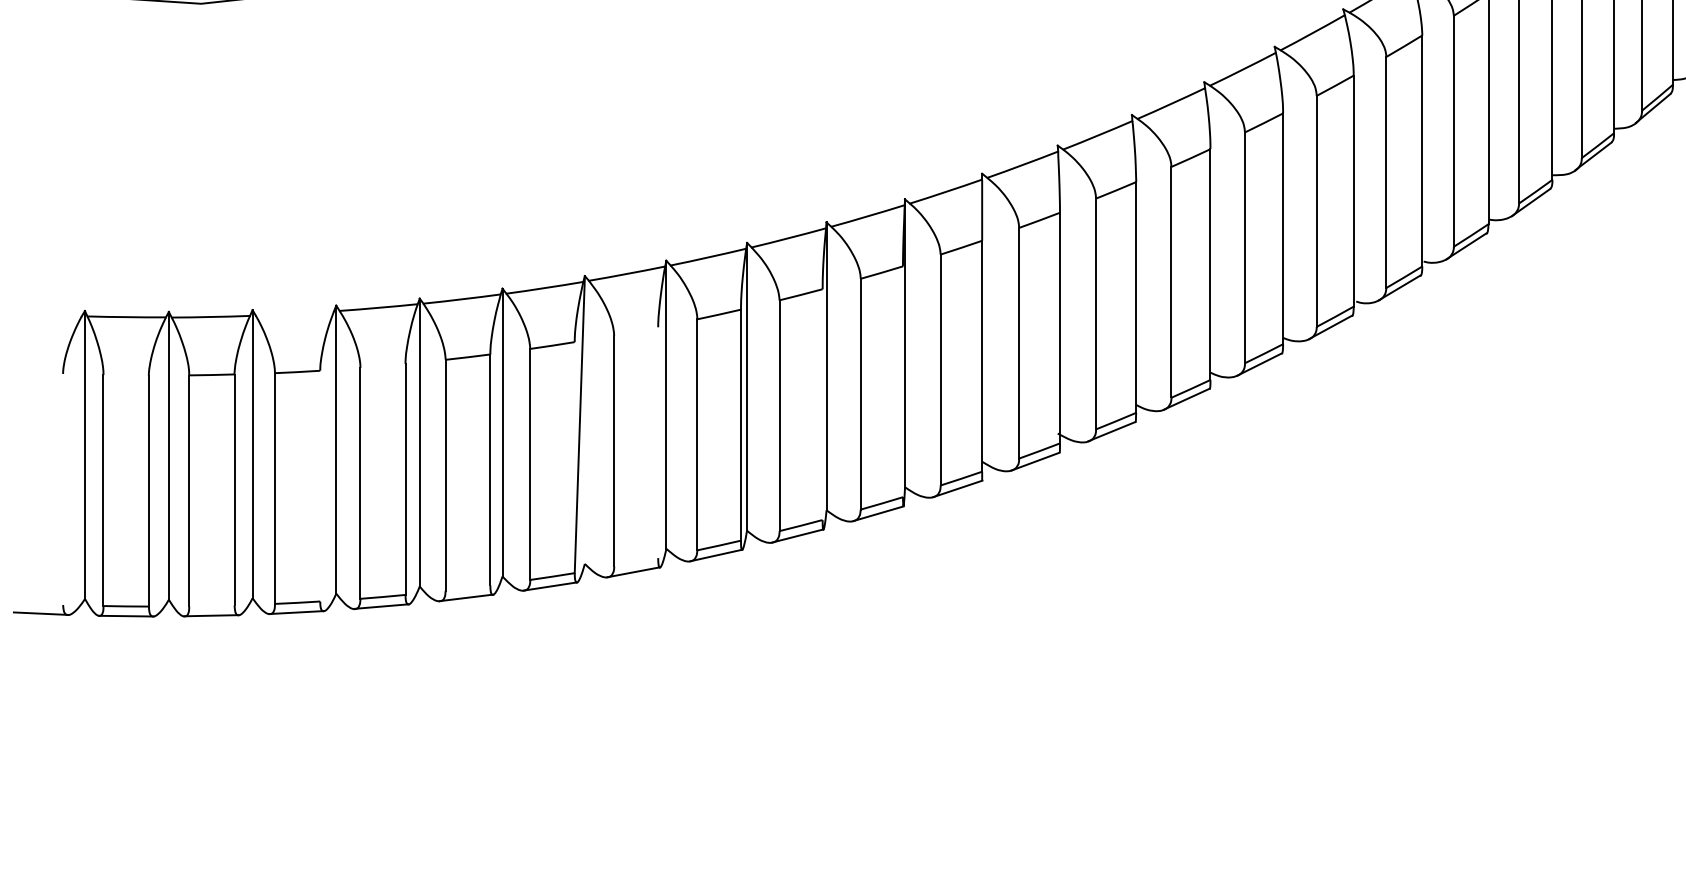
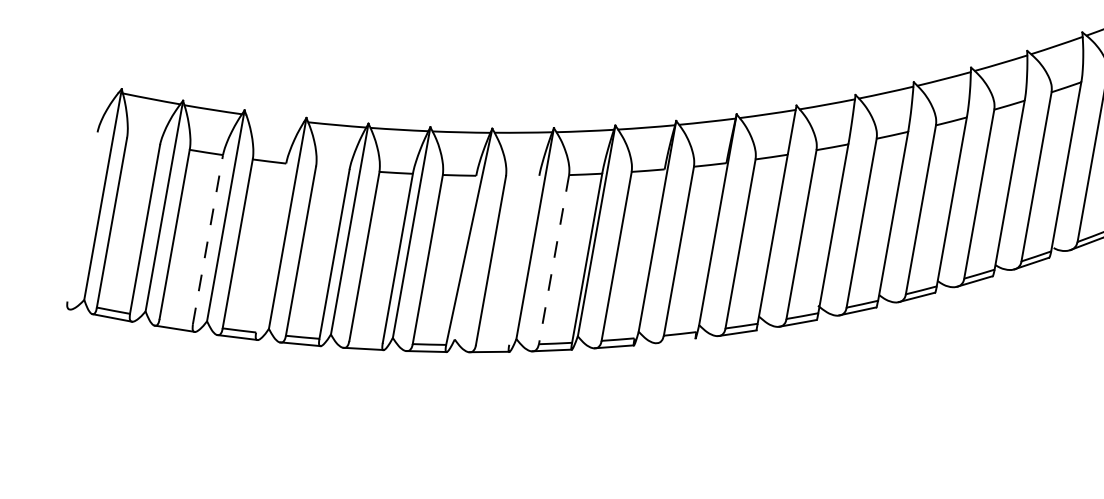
line: (697, 435) -> (553, 260), solid -> dashed
line: (234, 489) -> (207, 239), solid -> dashed
line: (878, 513) -> (676, 340), removed
line: (40, 613) -> (49, 304), removed

